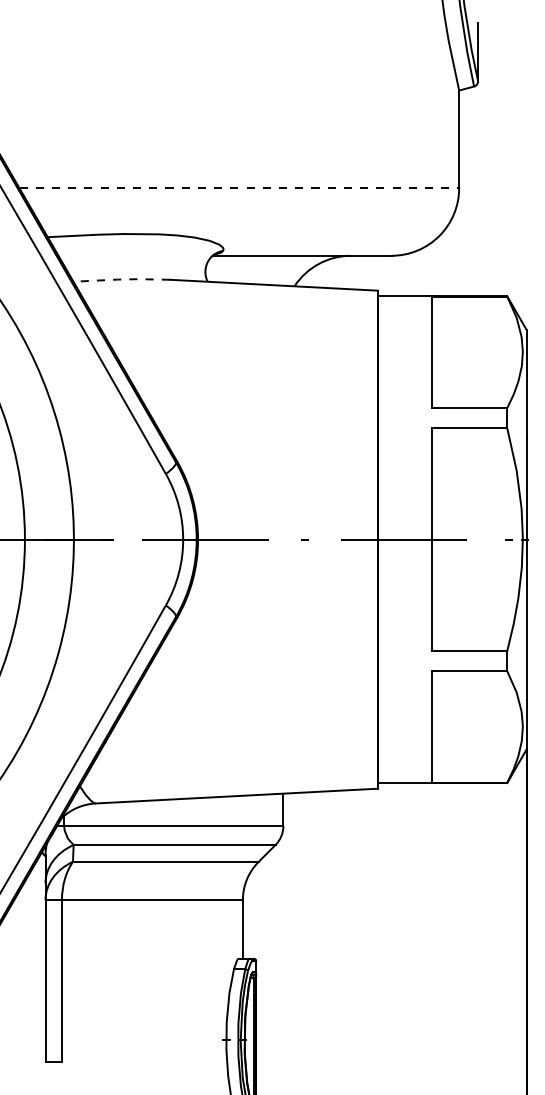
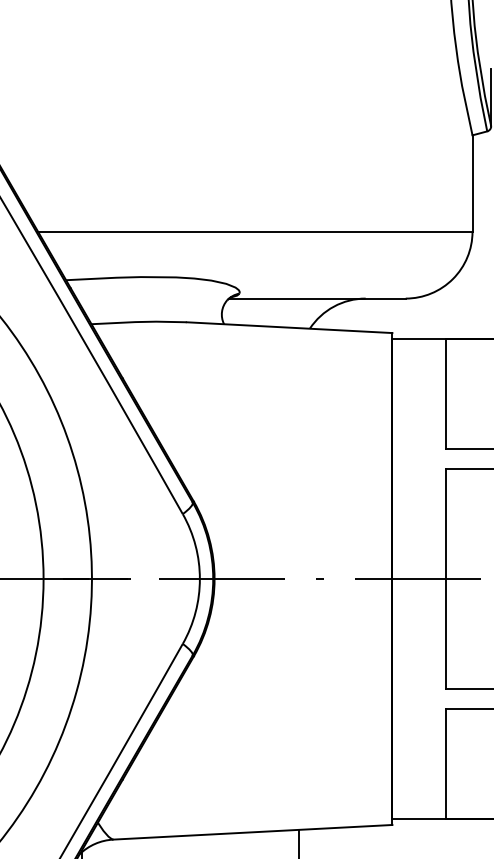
line: (239, 188) -> (255, 232), dashed -> solid
line: (121, 279) -> (138, 321), dashed -> solid

